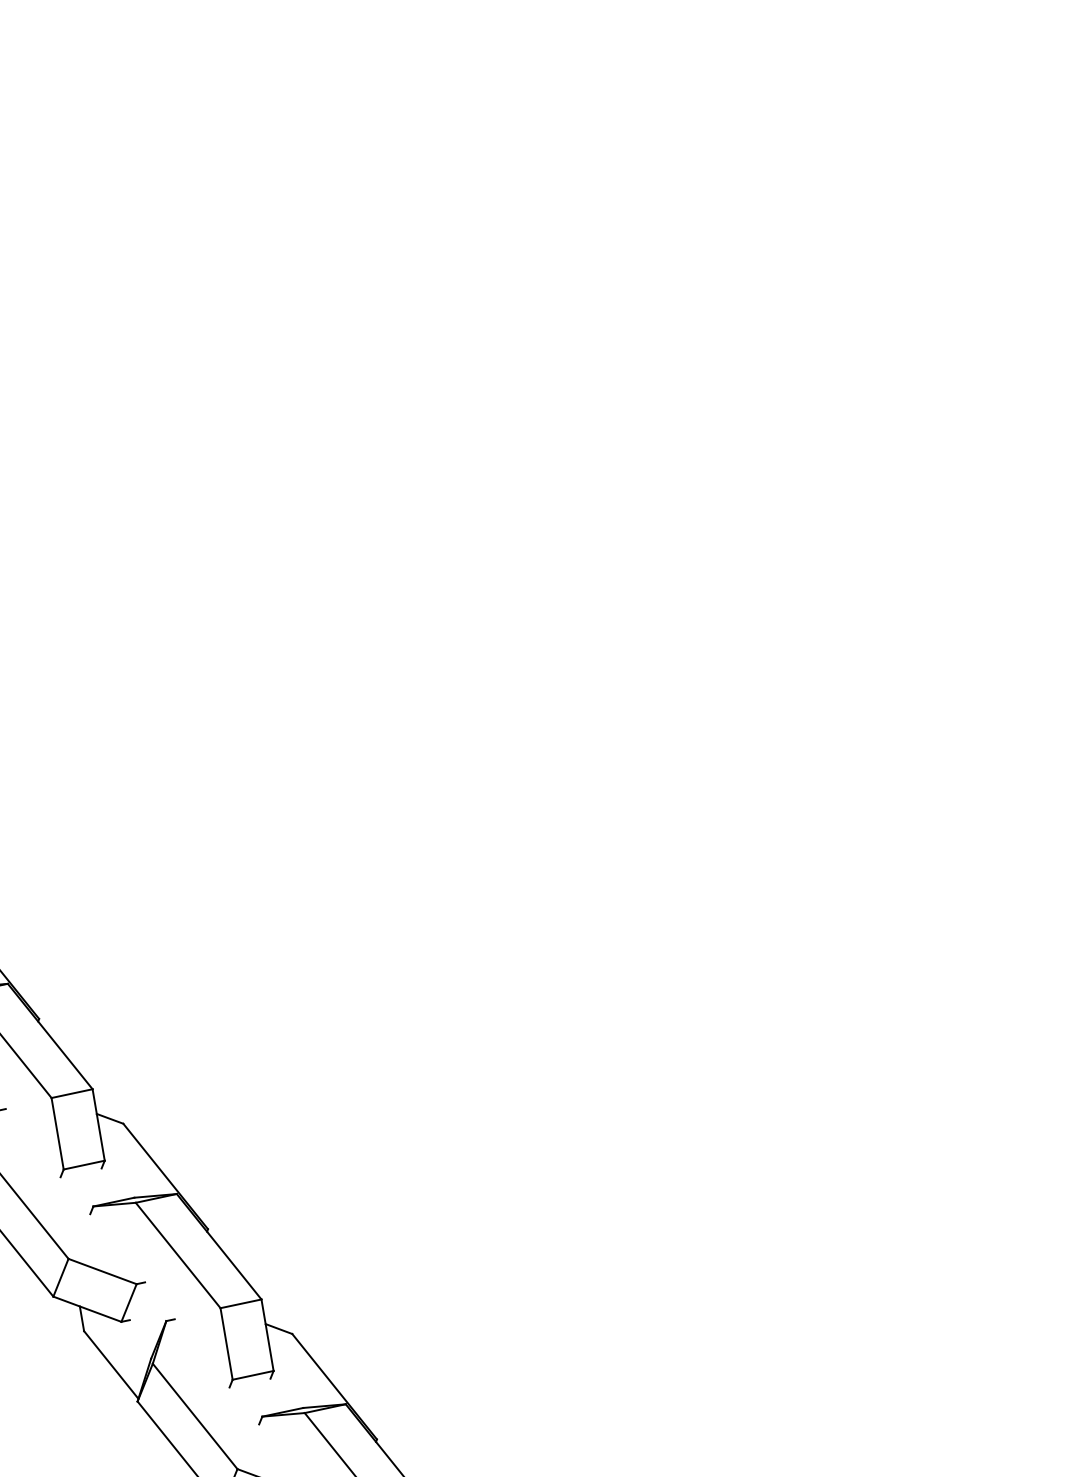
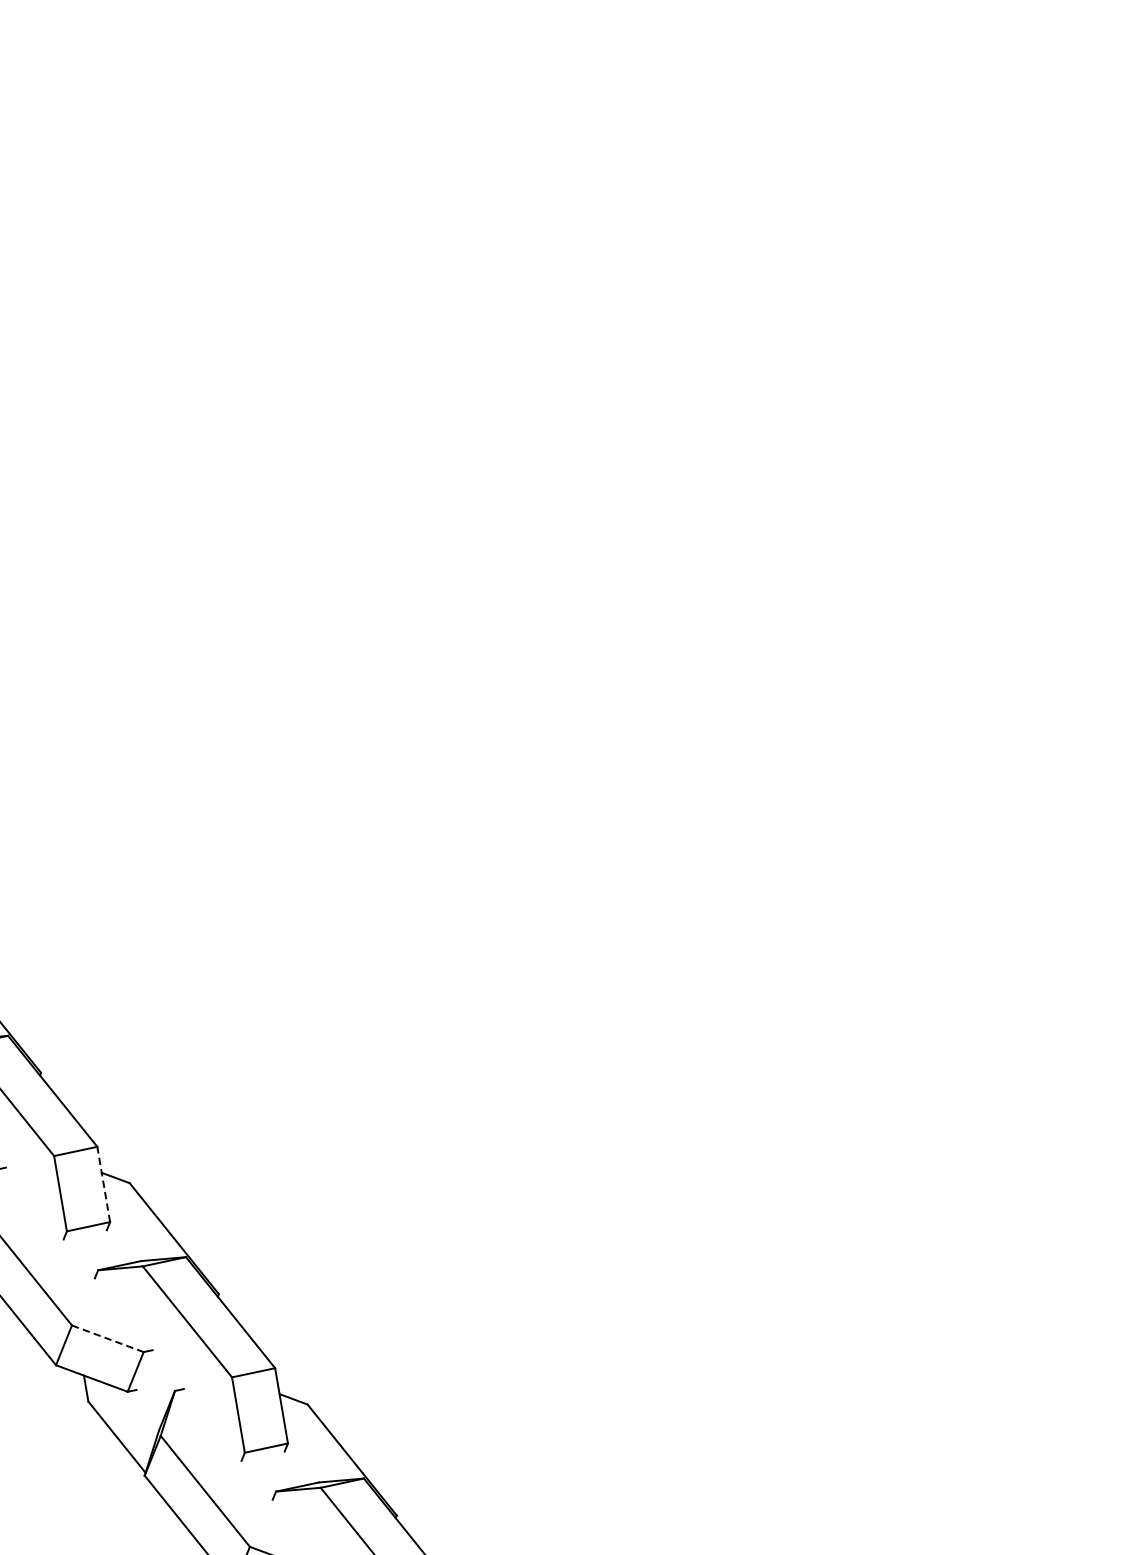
line: (98, 1124) -> (103, 1183), solid -> dashed
line: (103, 1271) -> (108, 1338), solid -> dashed

